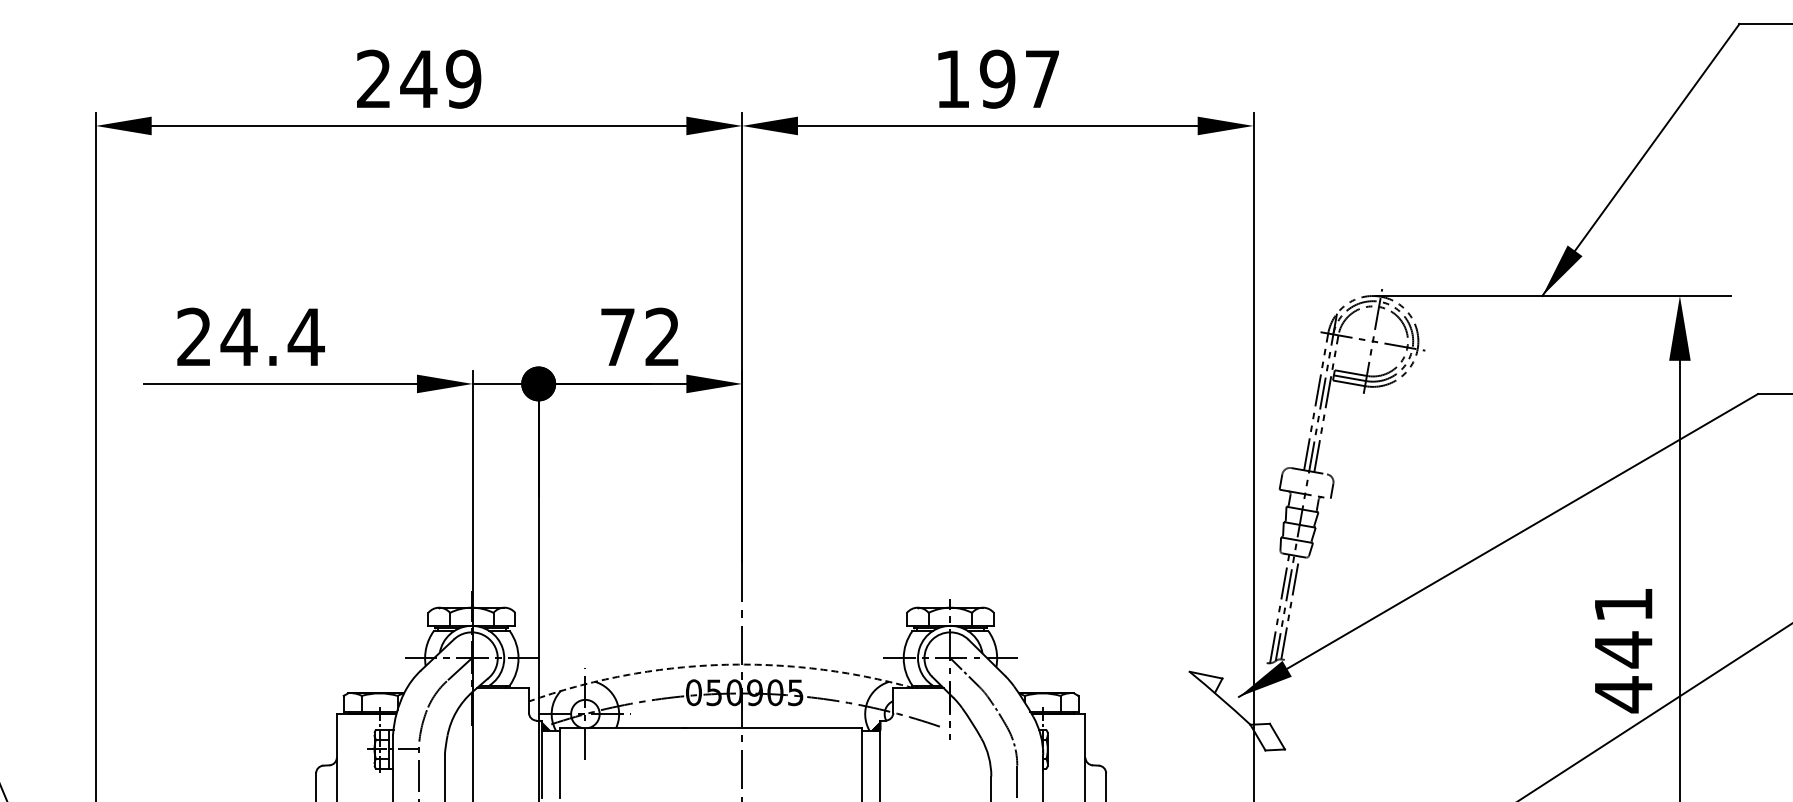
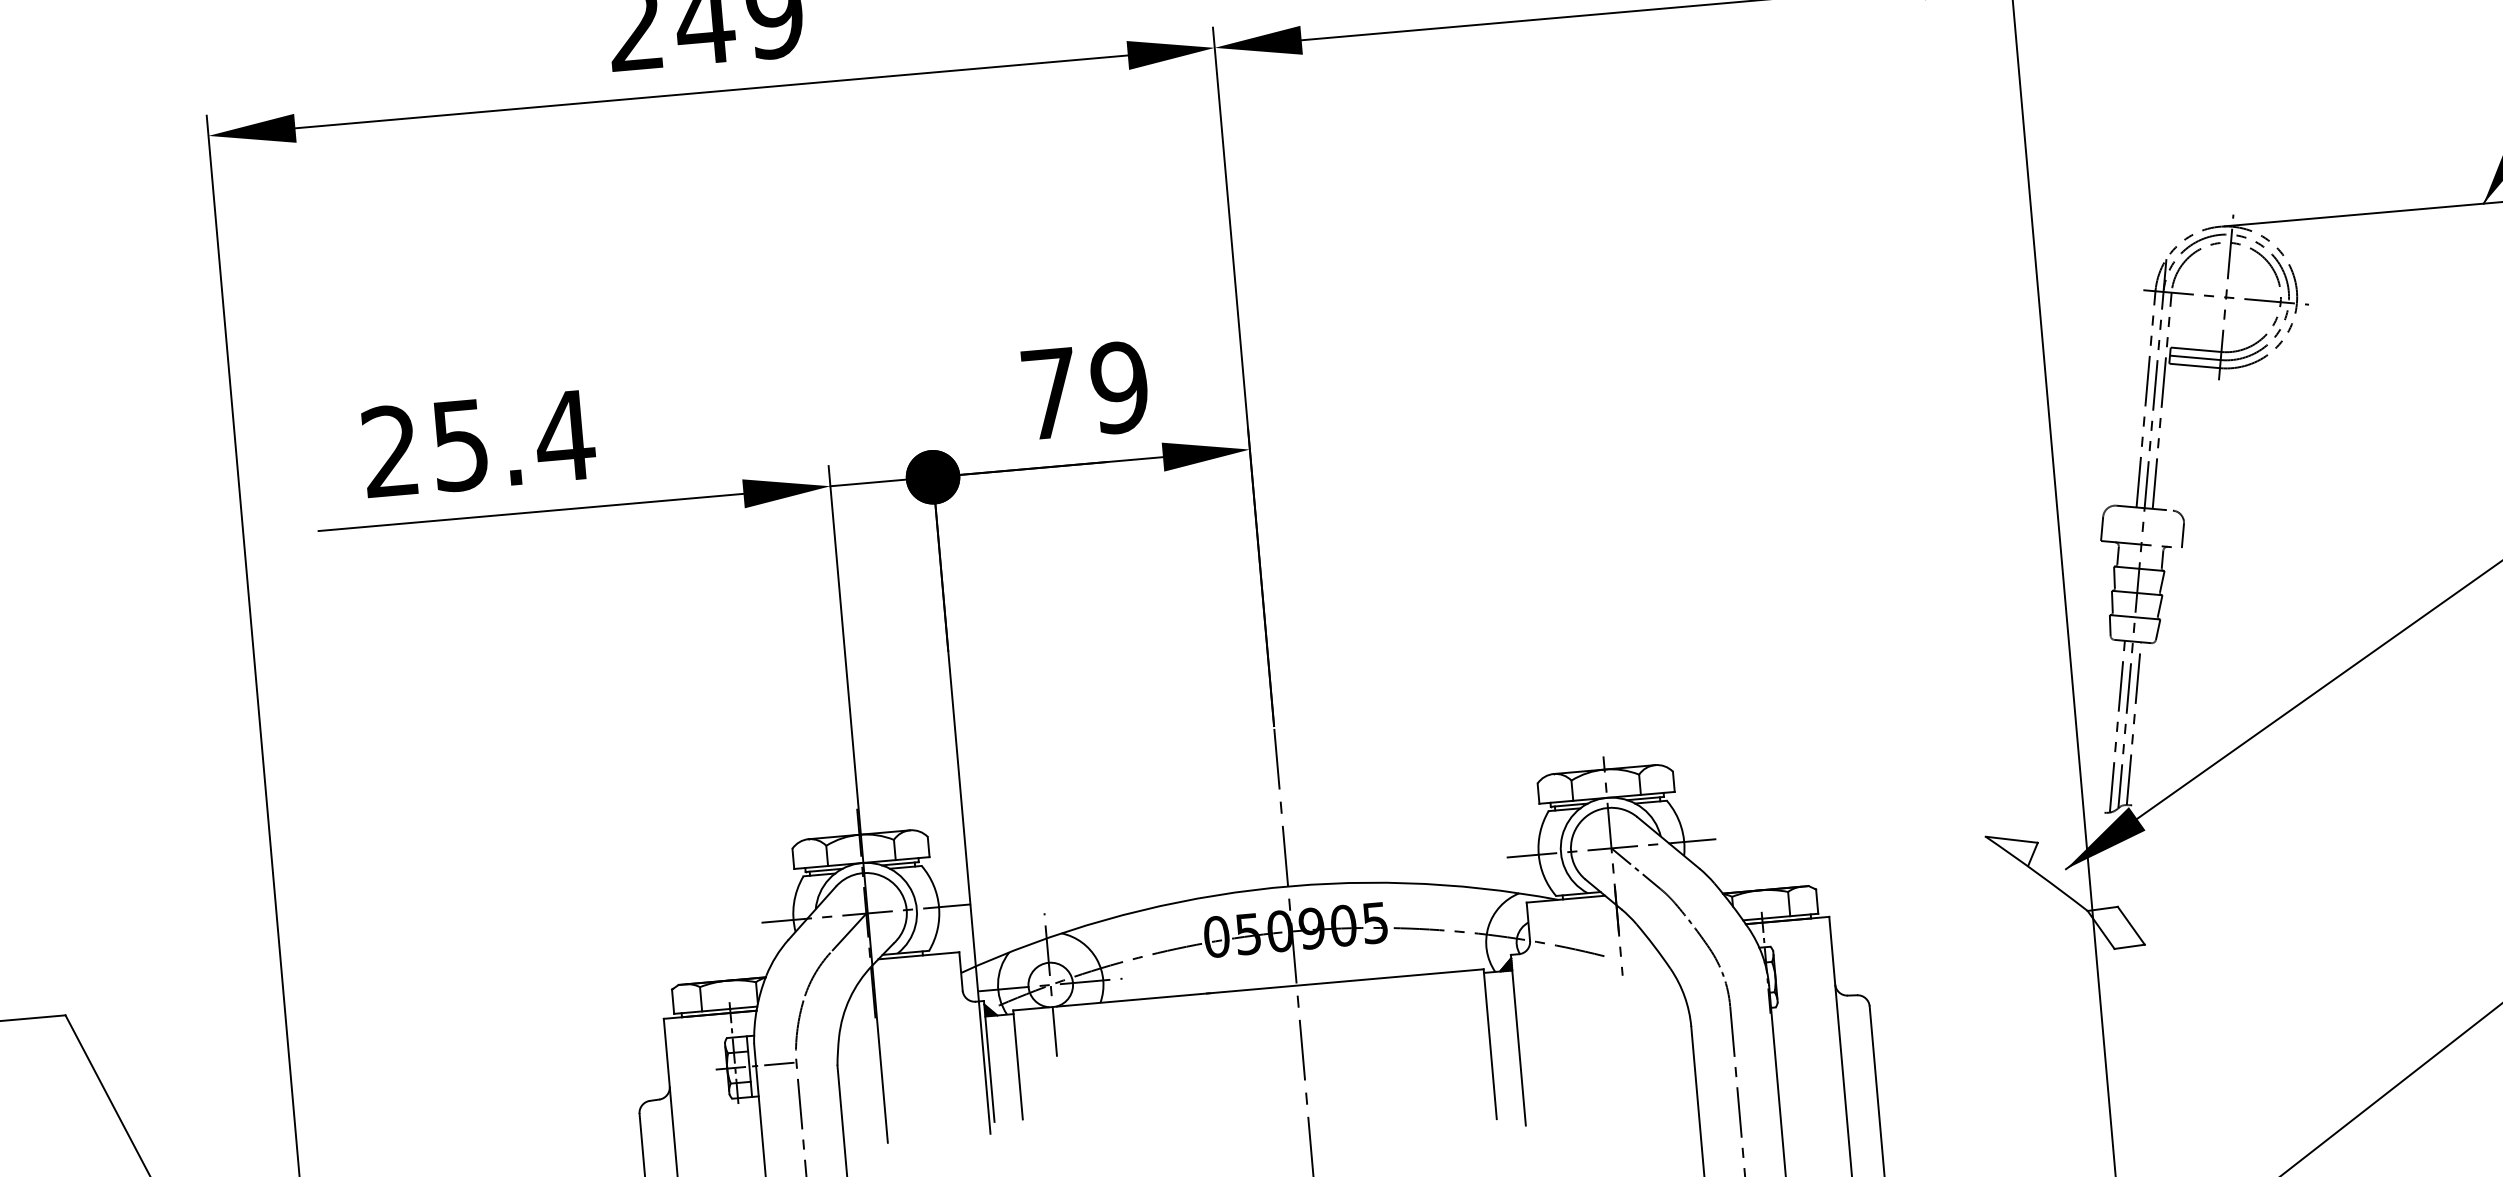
text: (662, 336) -> (1119, 386), 72 -> 79
text: (238, 337) -> (459, 445), 24.4 -> 25.4
arc: (720, 664) -> (1254, 889), dashed -> solid

